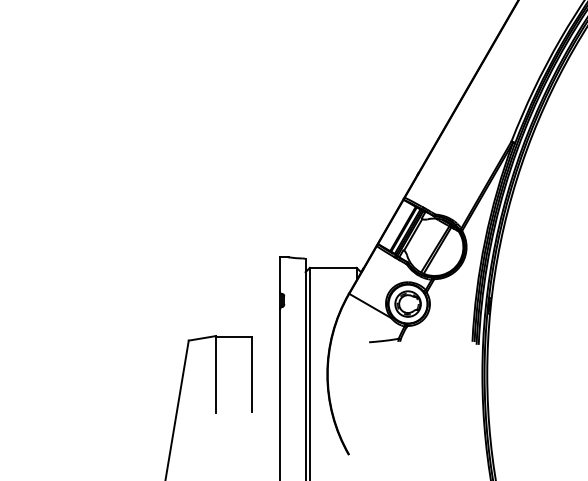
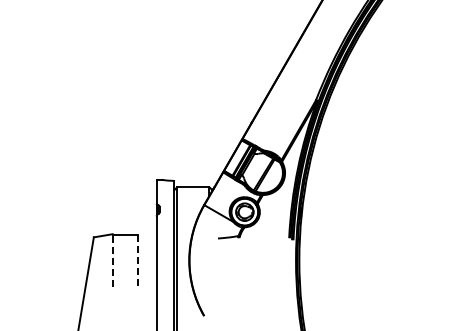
line: (215, 374) -> (112, 260), solid -> dashed
line: (252, 374) -> (137, 260), solid -> dashed

